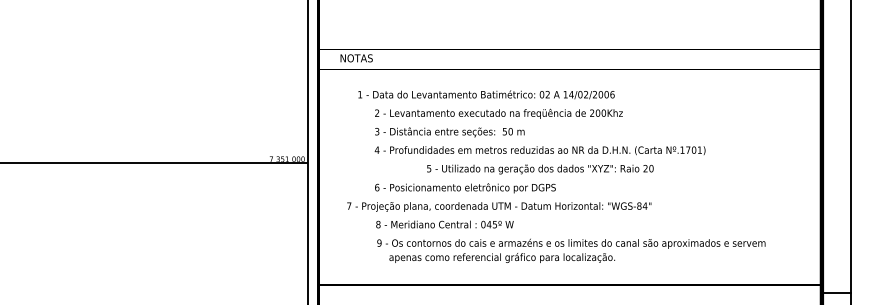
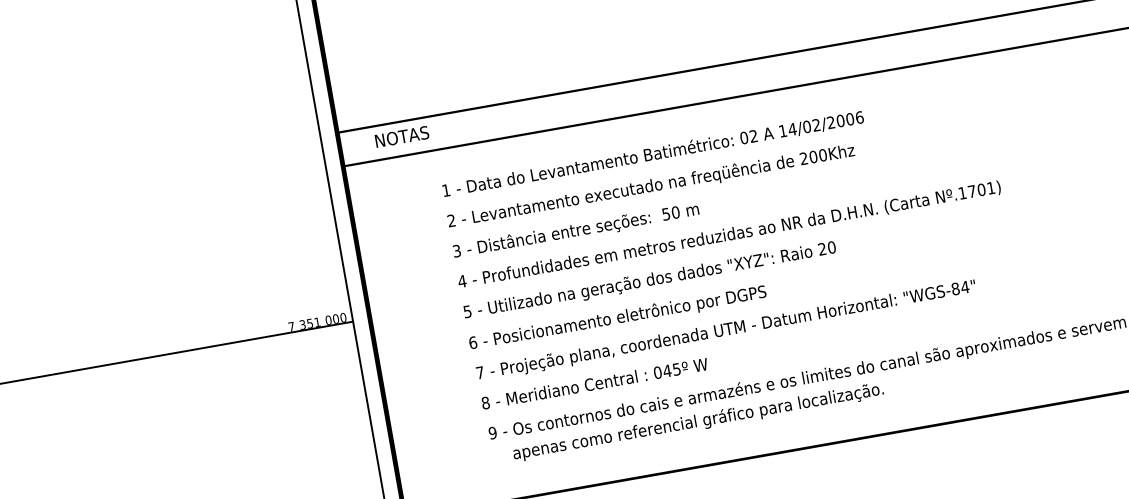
text: (486, 94) -> (653, 153), moved
text: (540, 169) -> (650, 280), moved
text: (499, 206) -> (726, 329), moved

